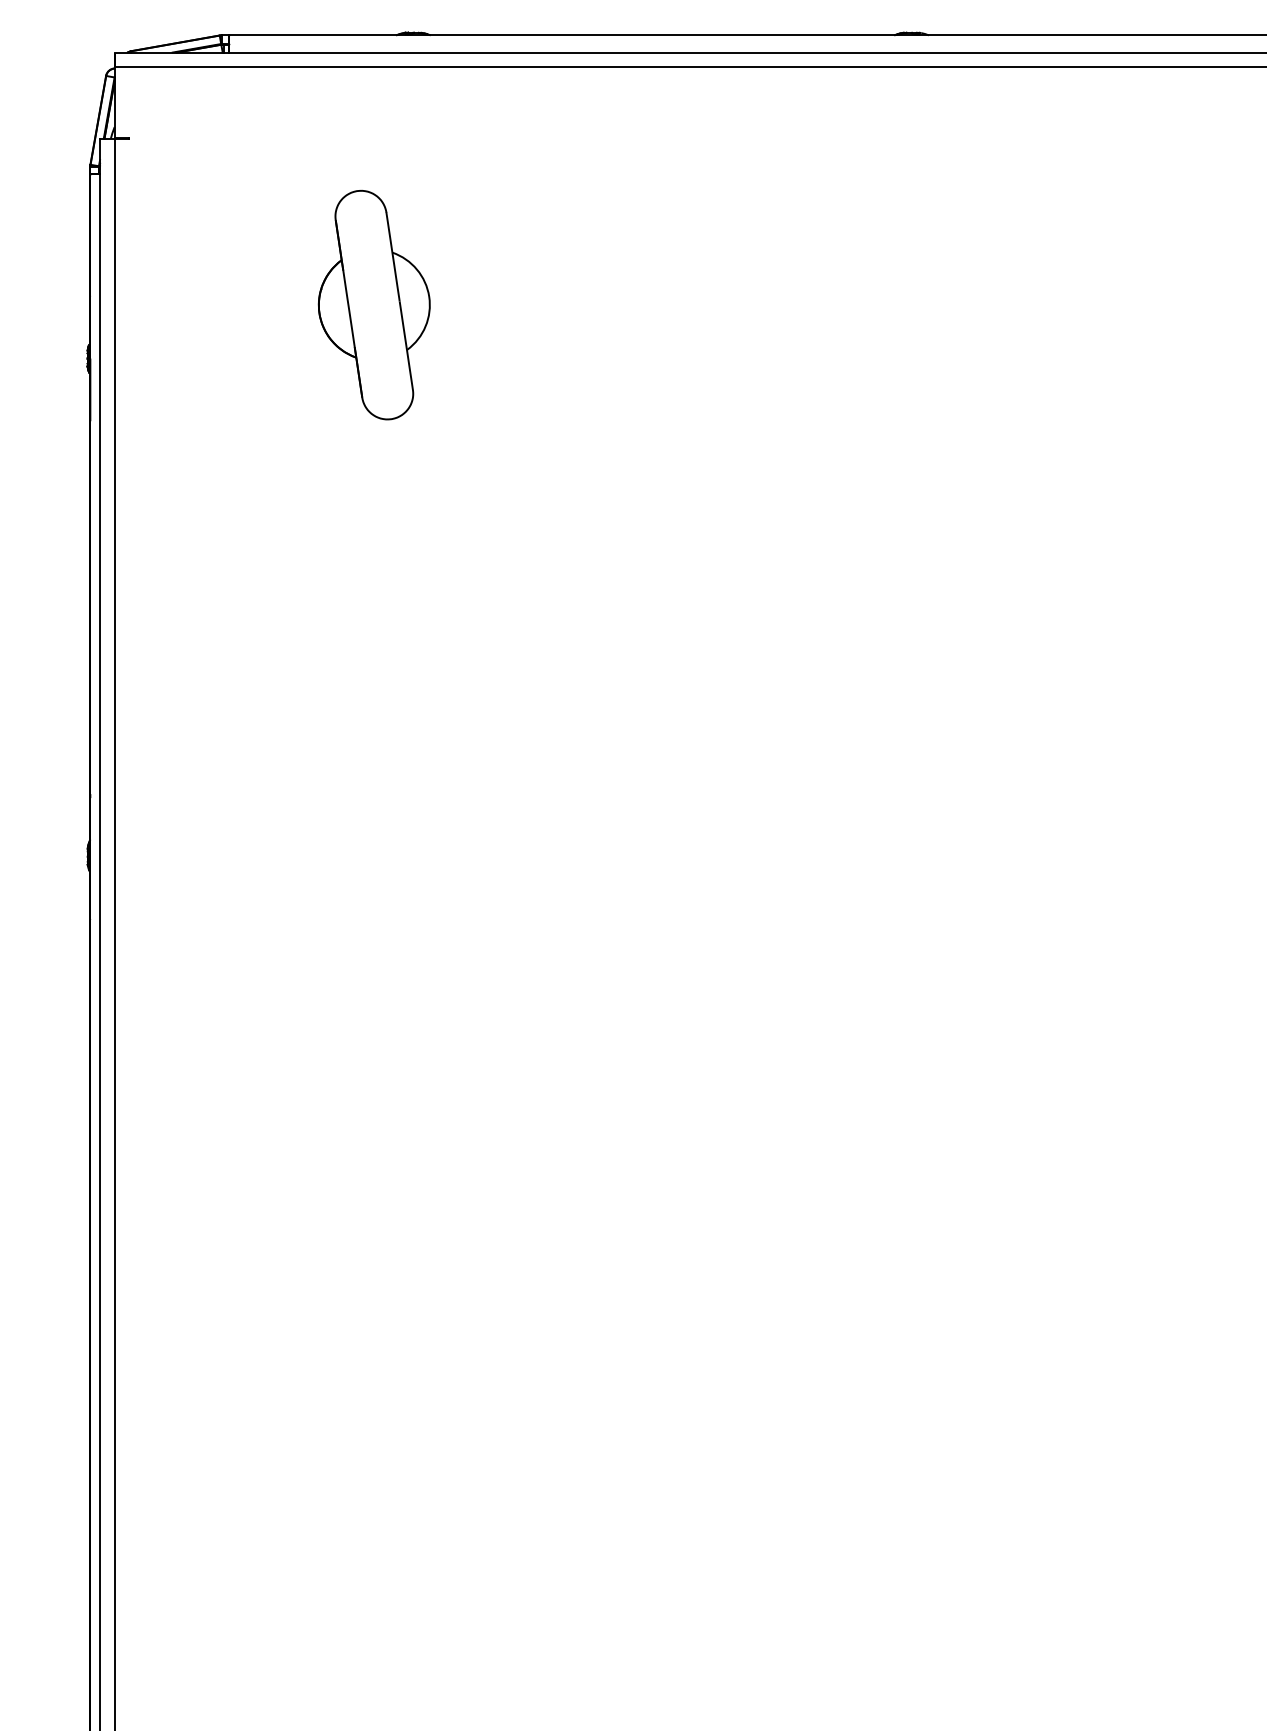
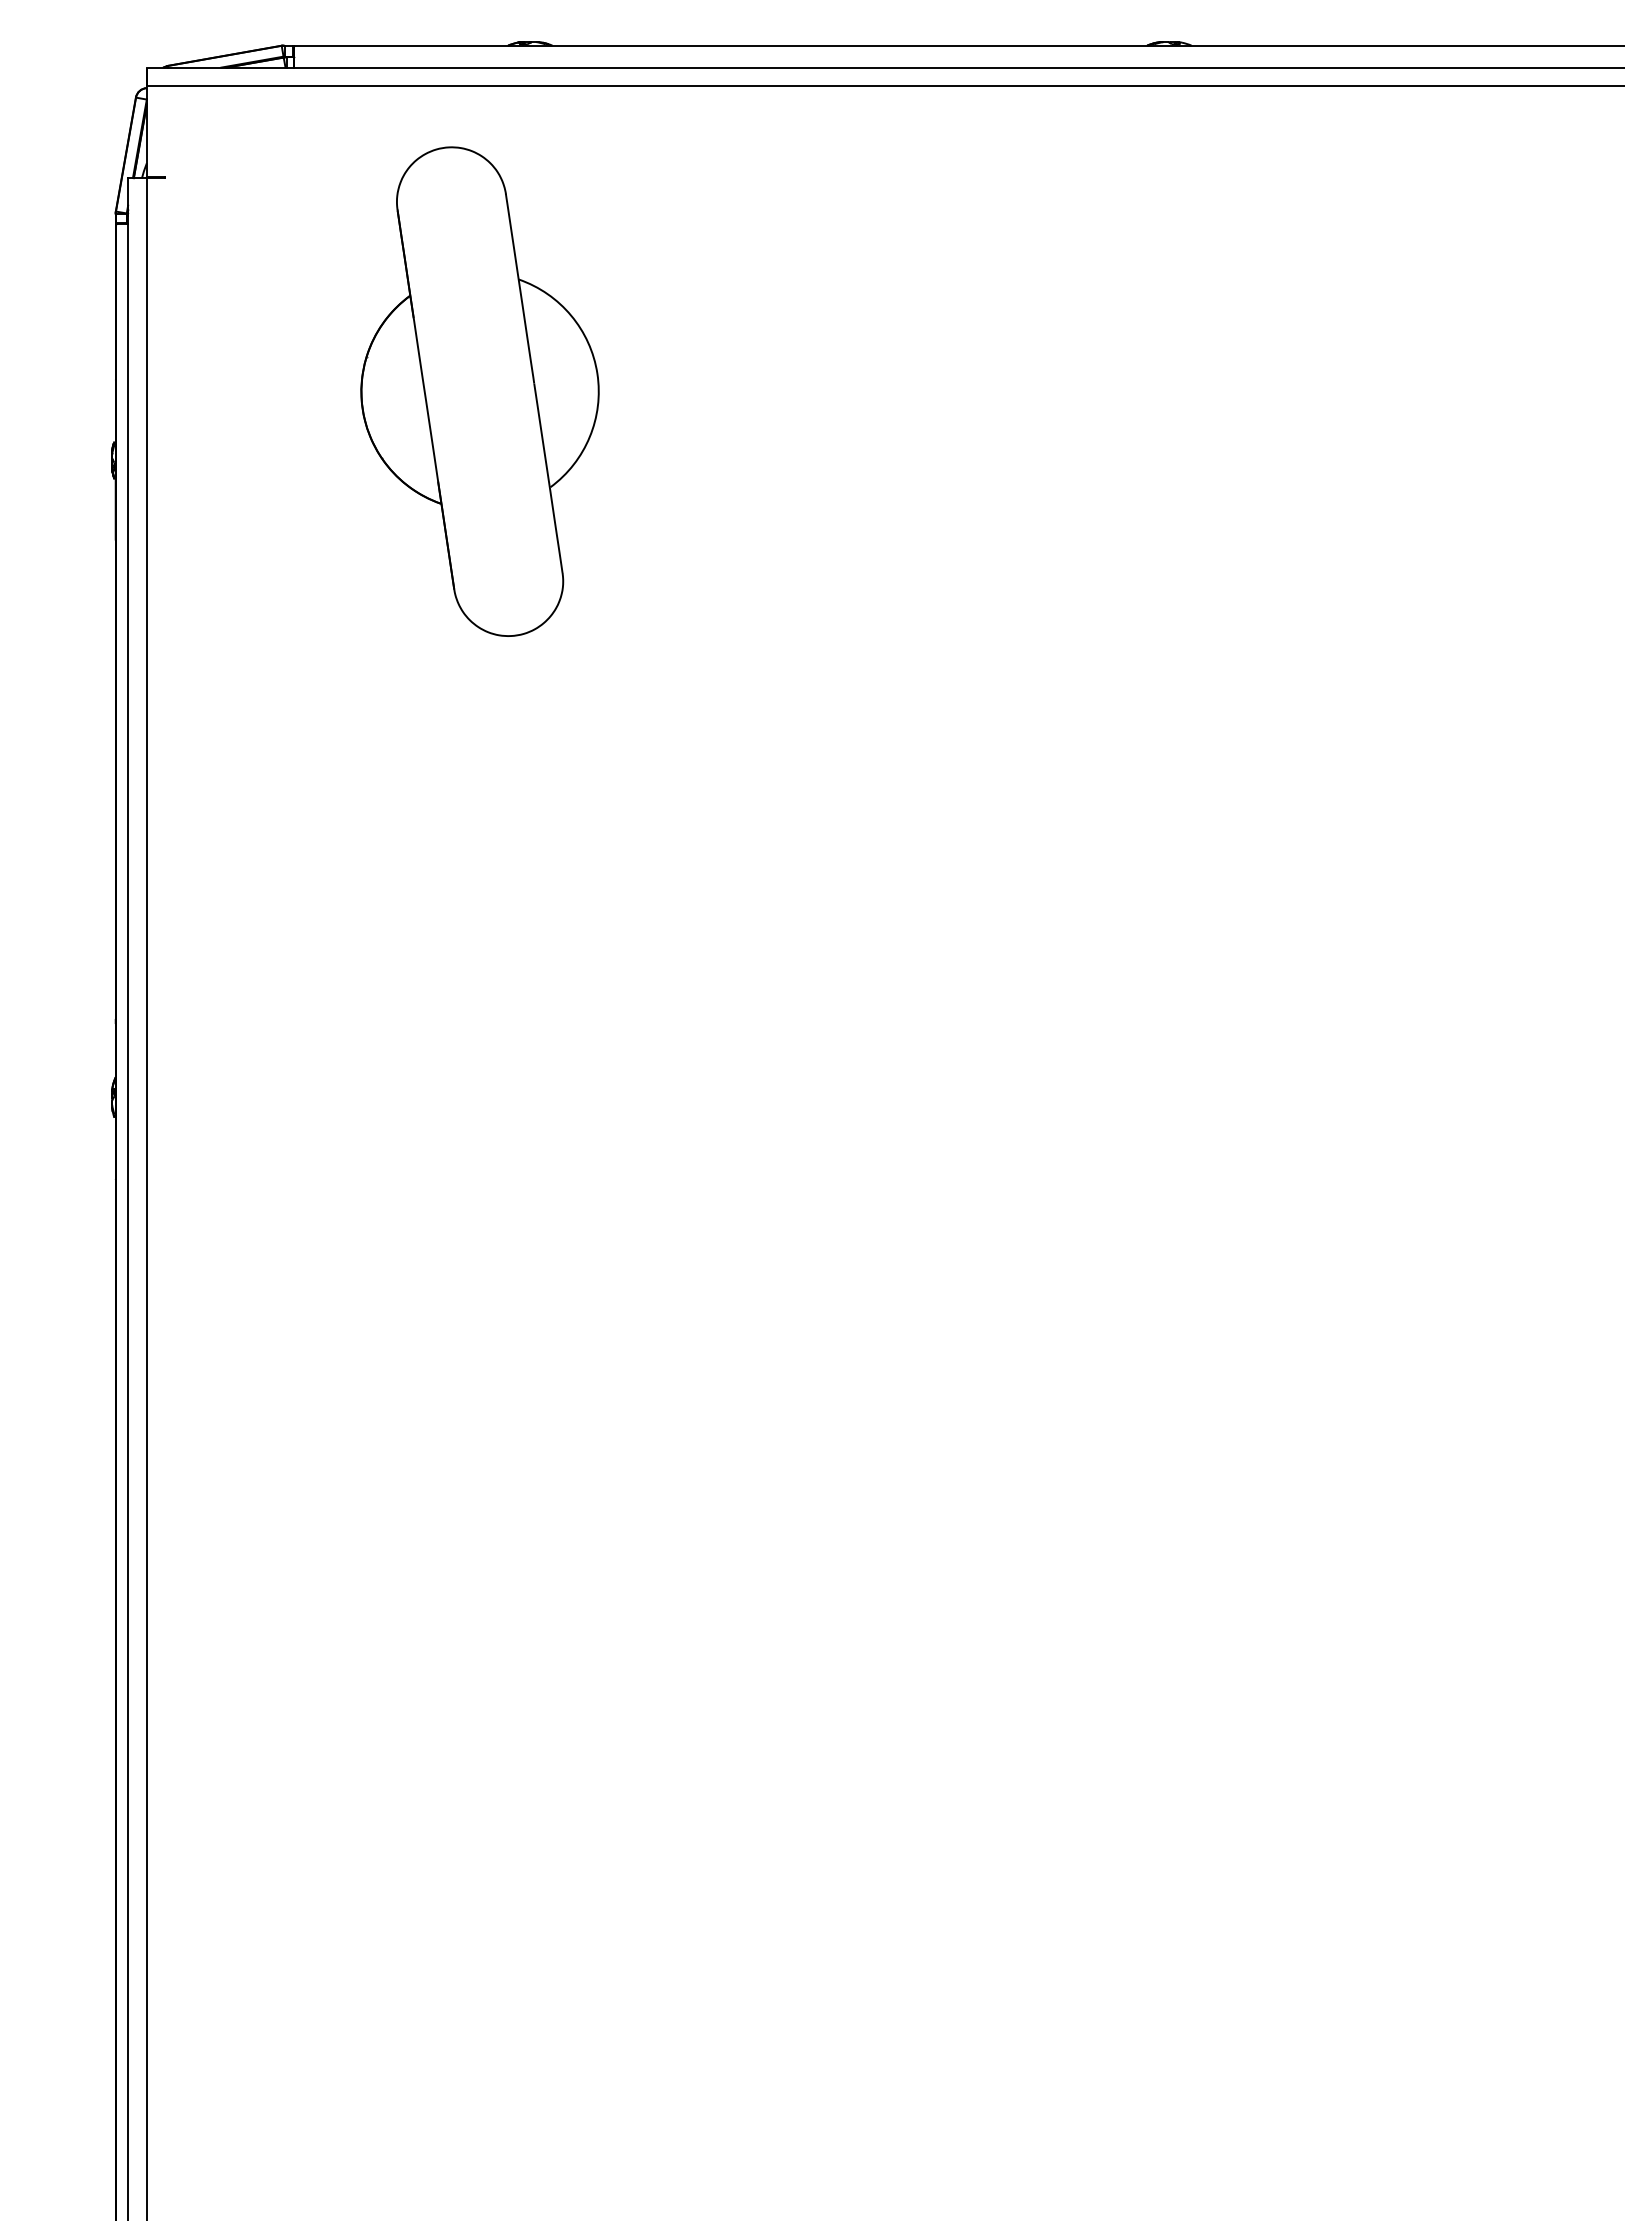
part: (373, 305) -> (479, 391), size x1.67

